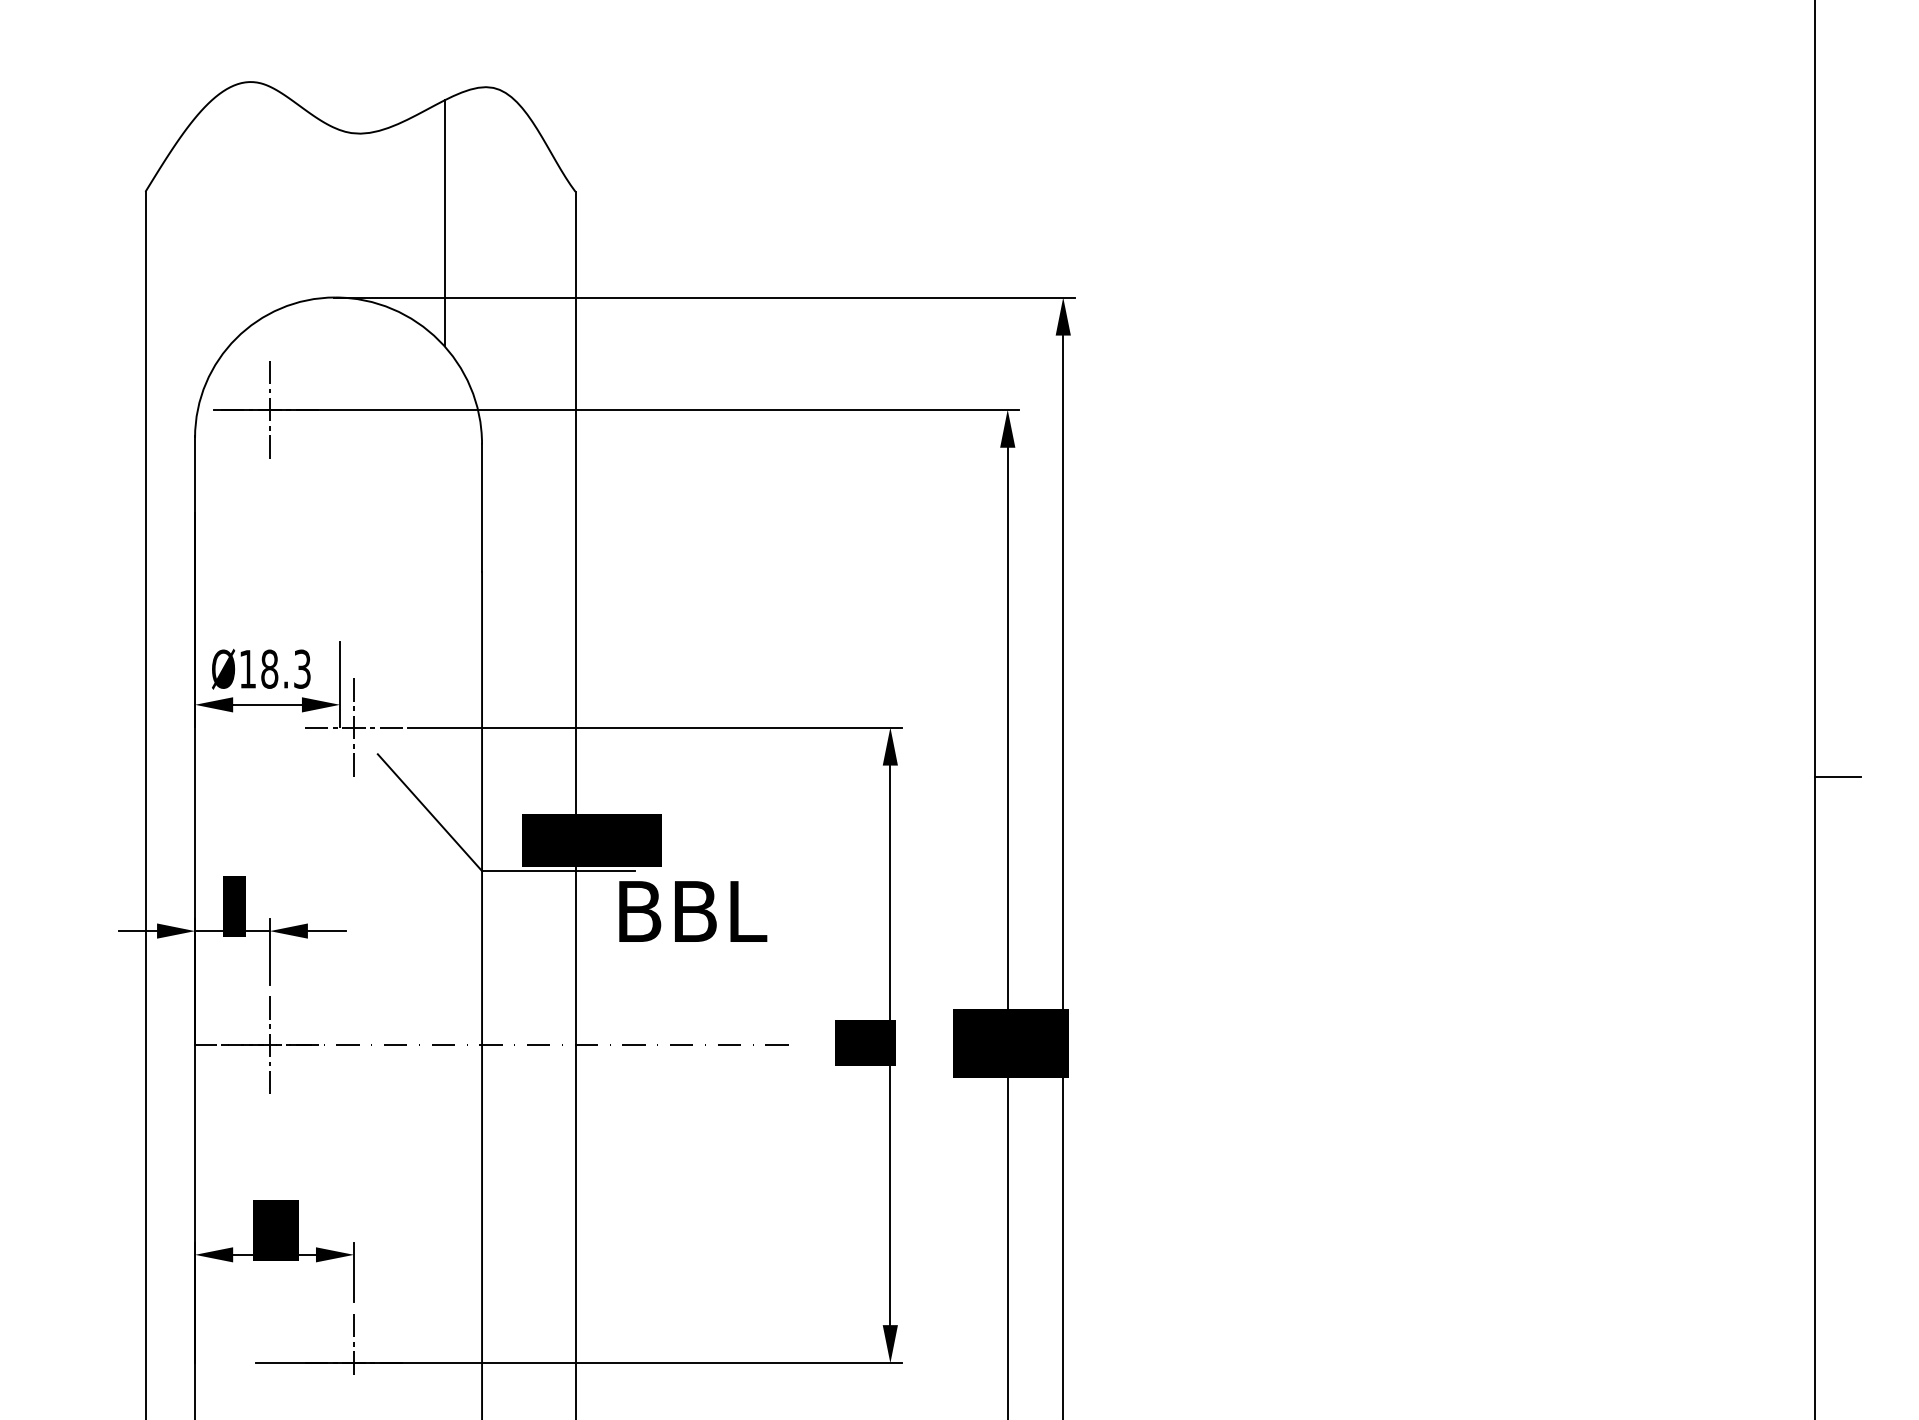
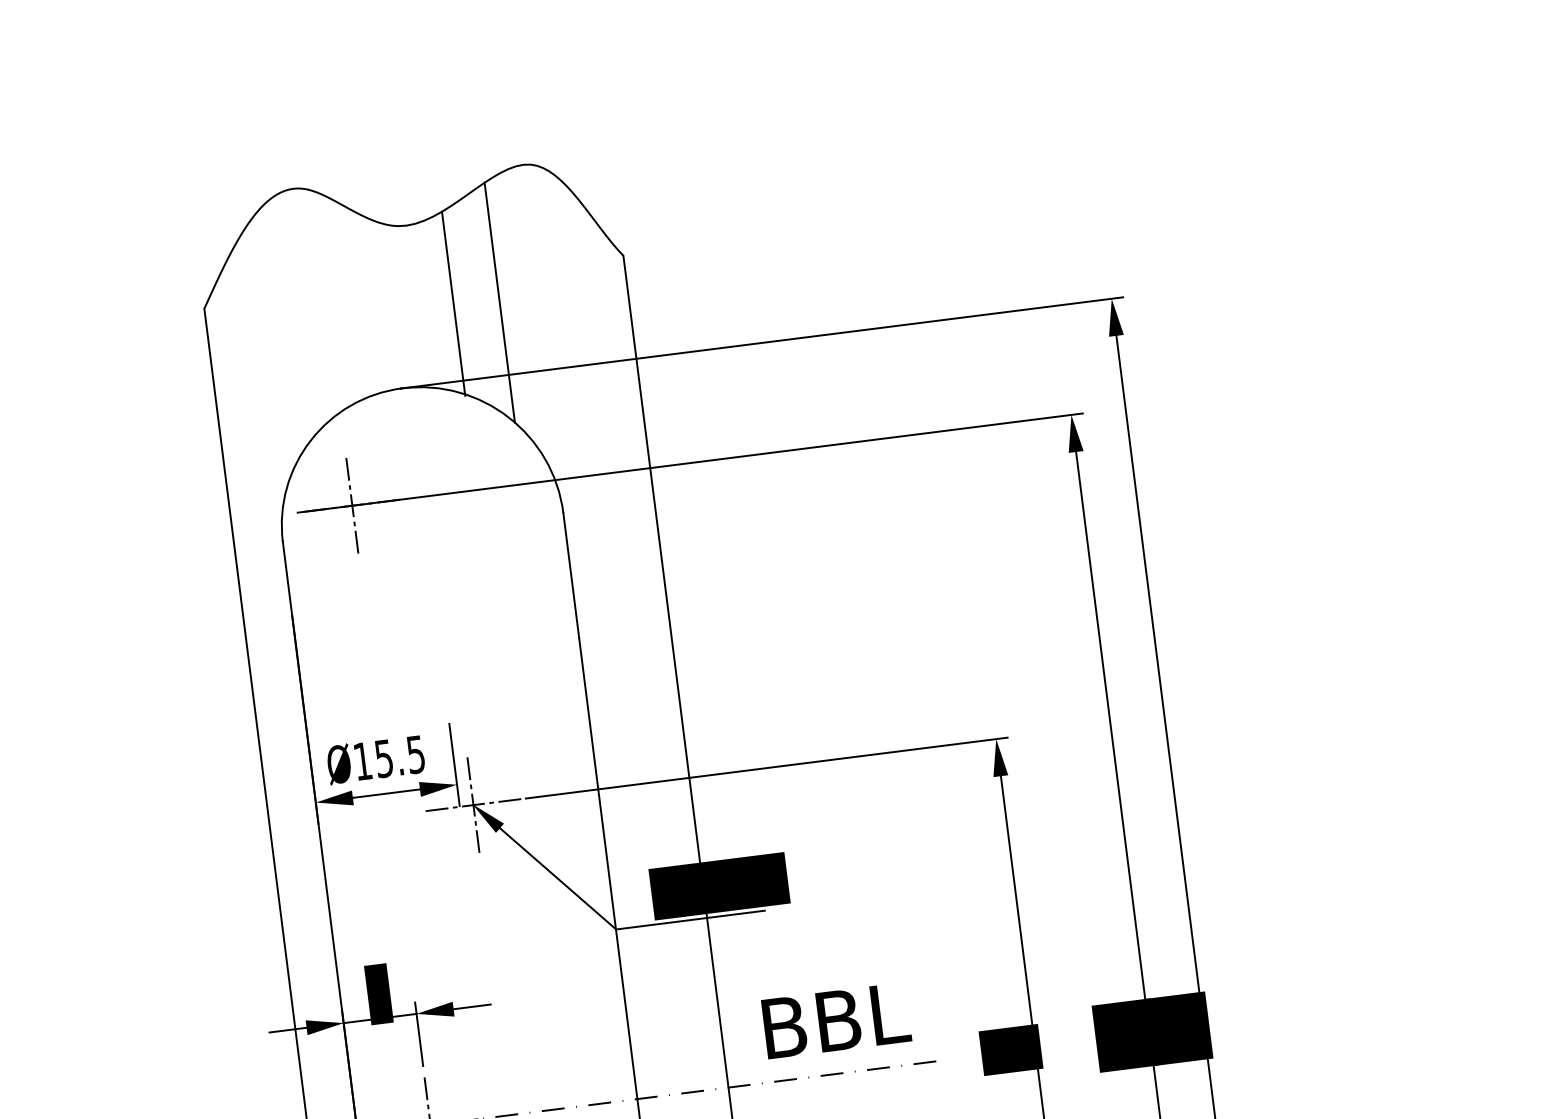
line: (397, 218) -> (453, 303), added
text: (285, 668) -> (399, 756), Ø18.3 -> Ø15.5
fill: (367, 742) -> (488, 818), added
text: (693, 911) -> (836, 1020), moved

